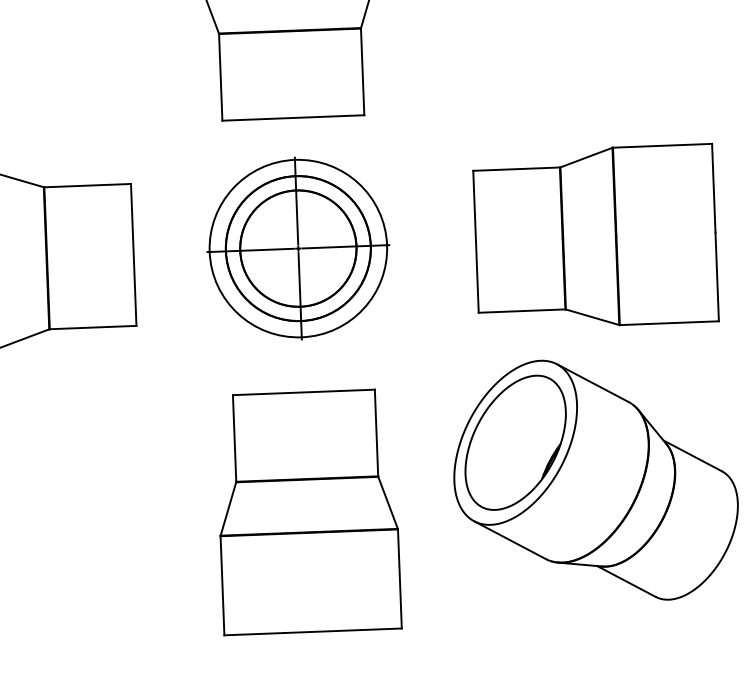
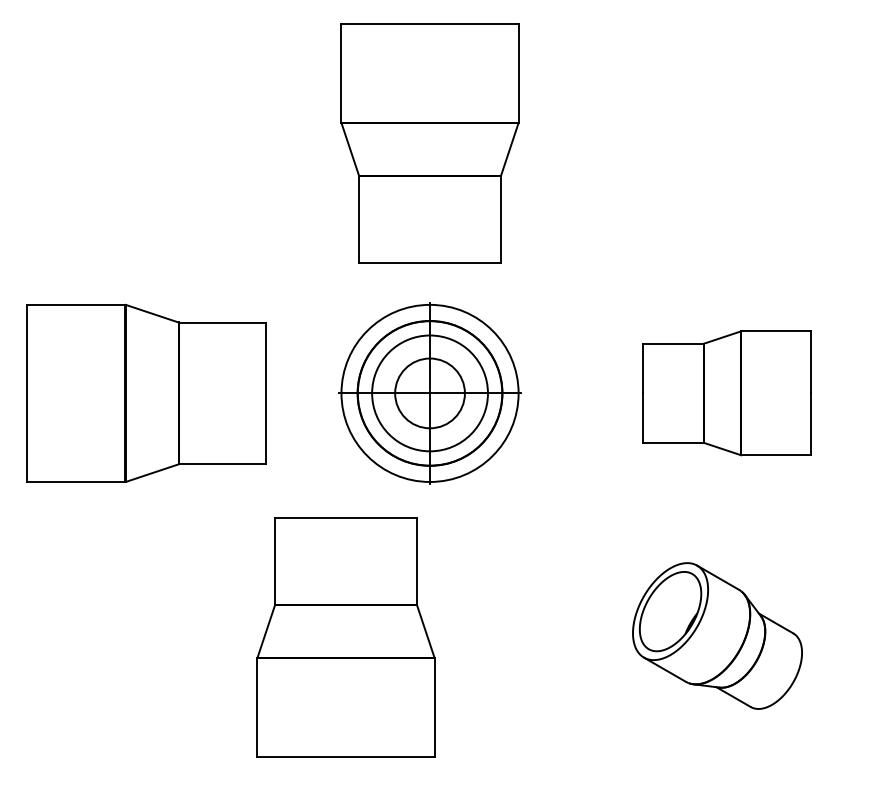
part: (595, 236) -> (726, 392), size x0.7
circle: (297, 248) -> (429, 393), size x0.6
part: (595, 480) -> (717, 635), size x0.6
part: (307, 512) -> (345, 637), moved

